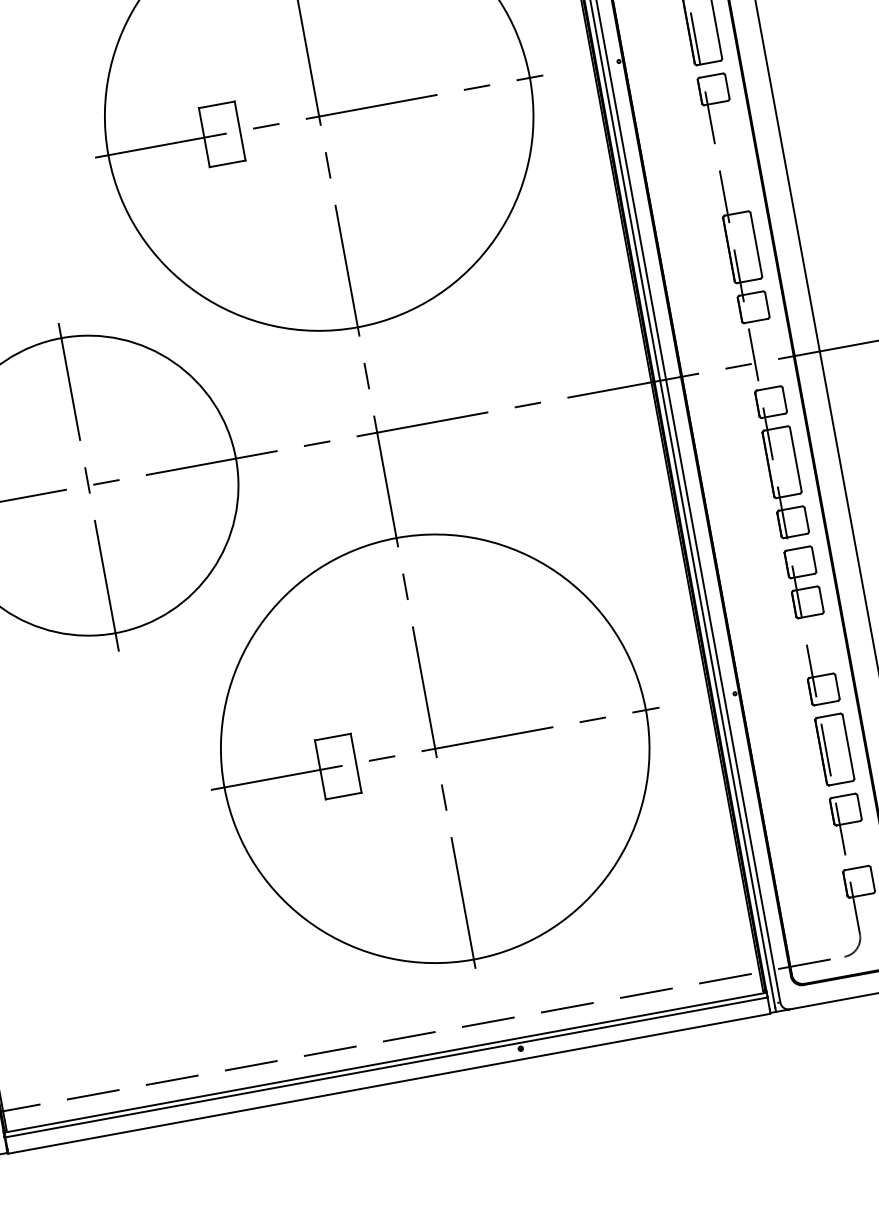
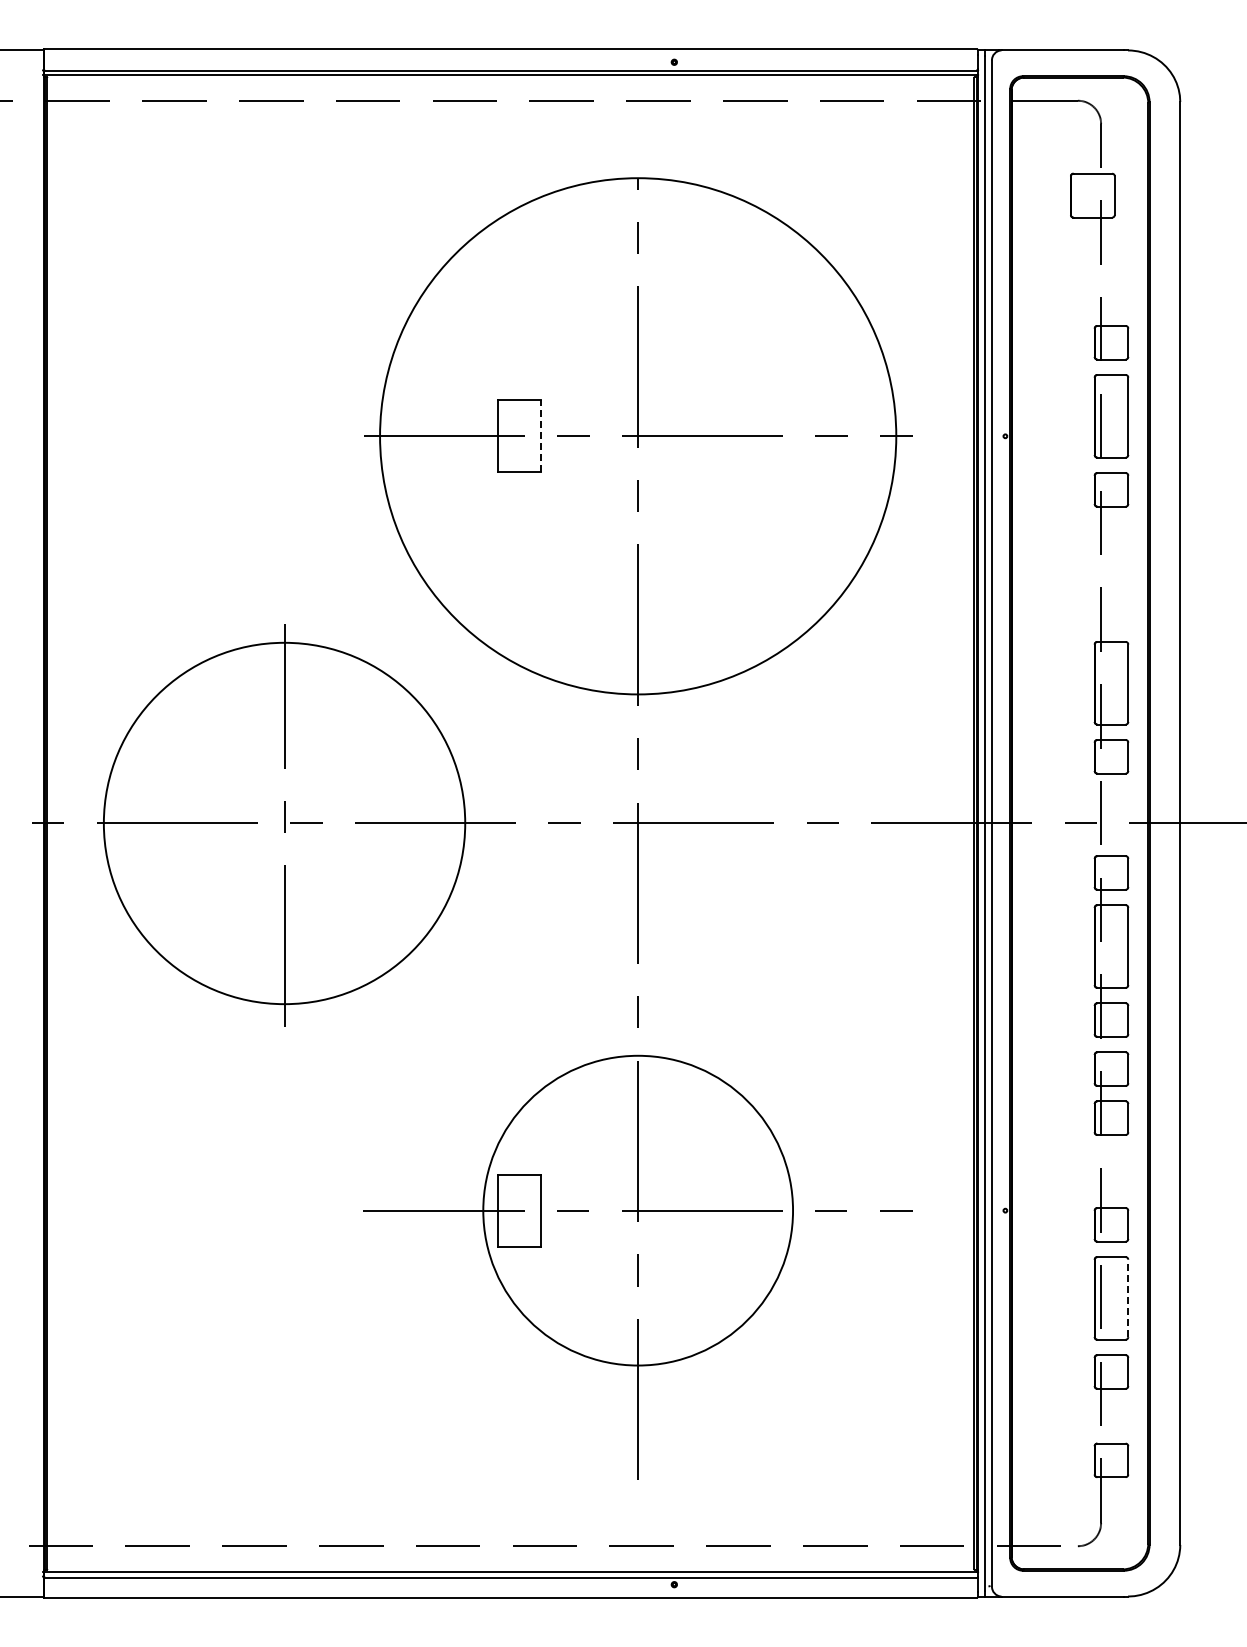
line: (240, 130) -> (541, 435), solid -> dashed
line: (848, 747) -> (1128, 1298), solid -> dashed
circle: (435, 748) -> (638, 1210), size x0.6

